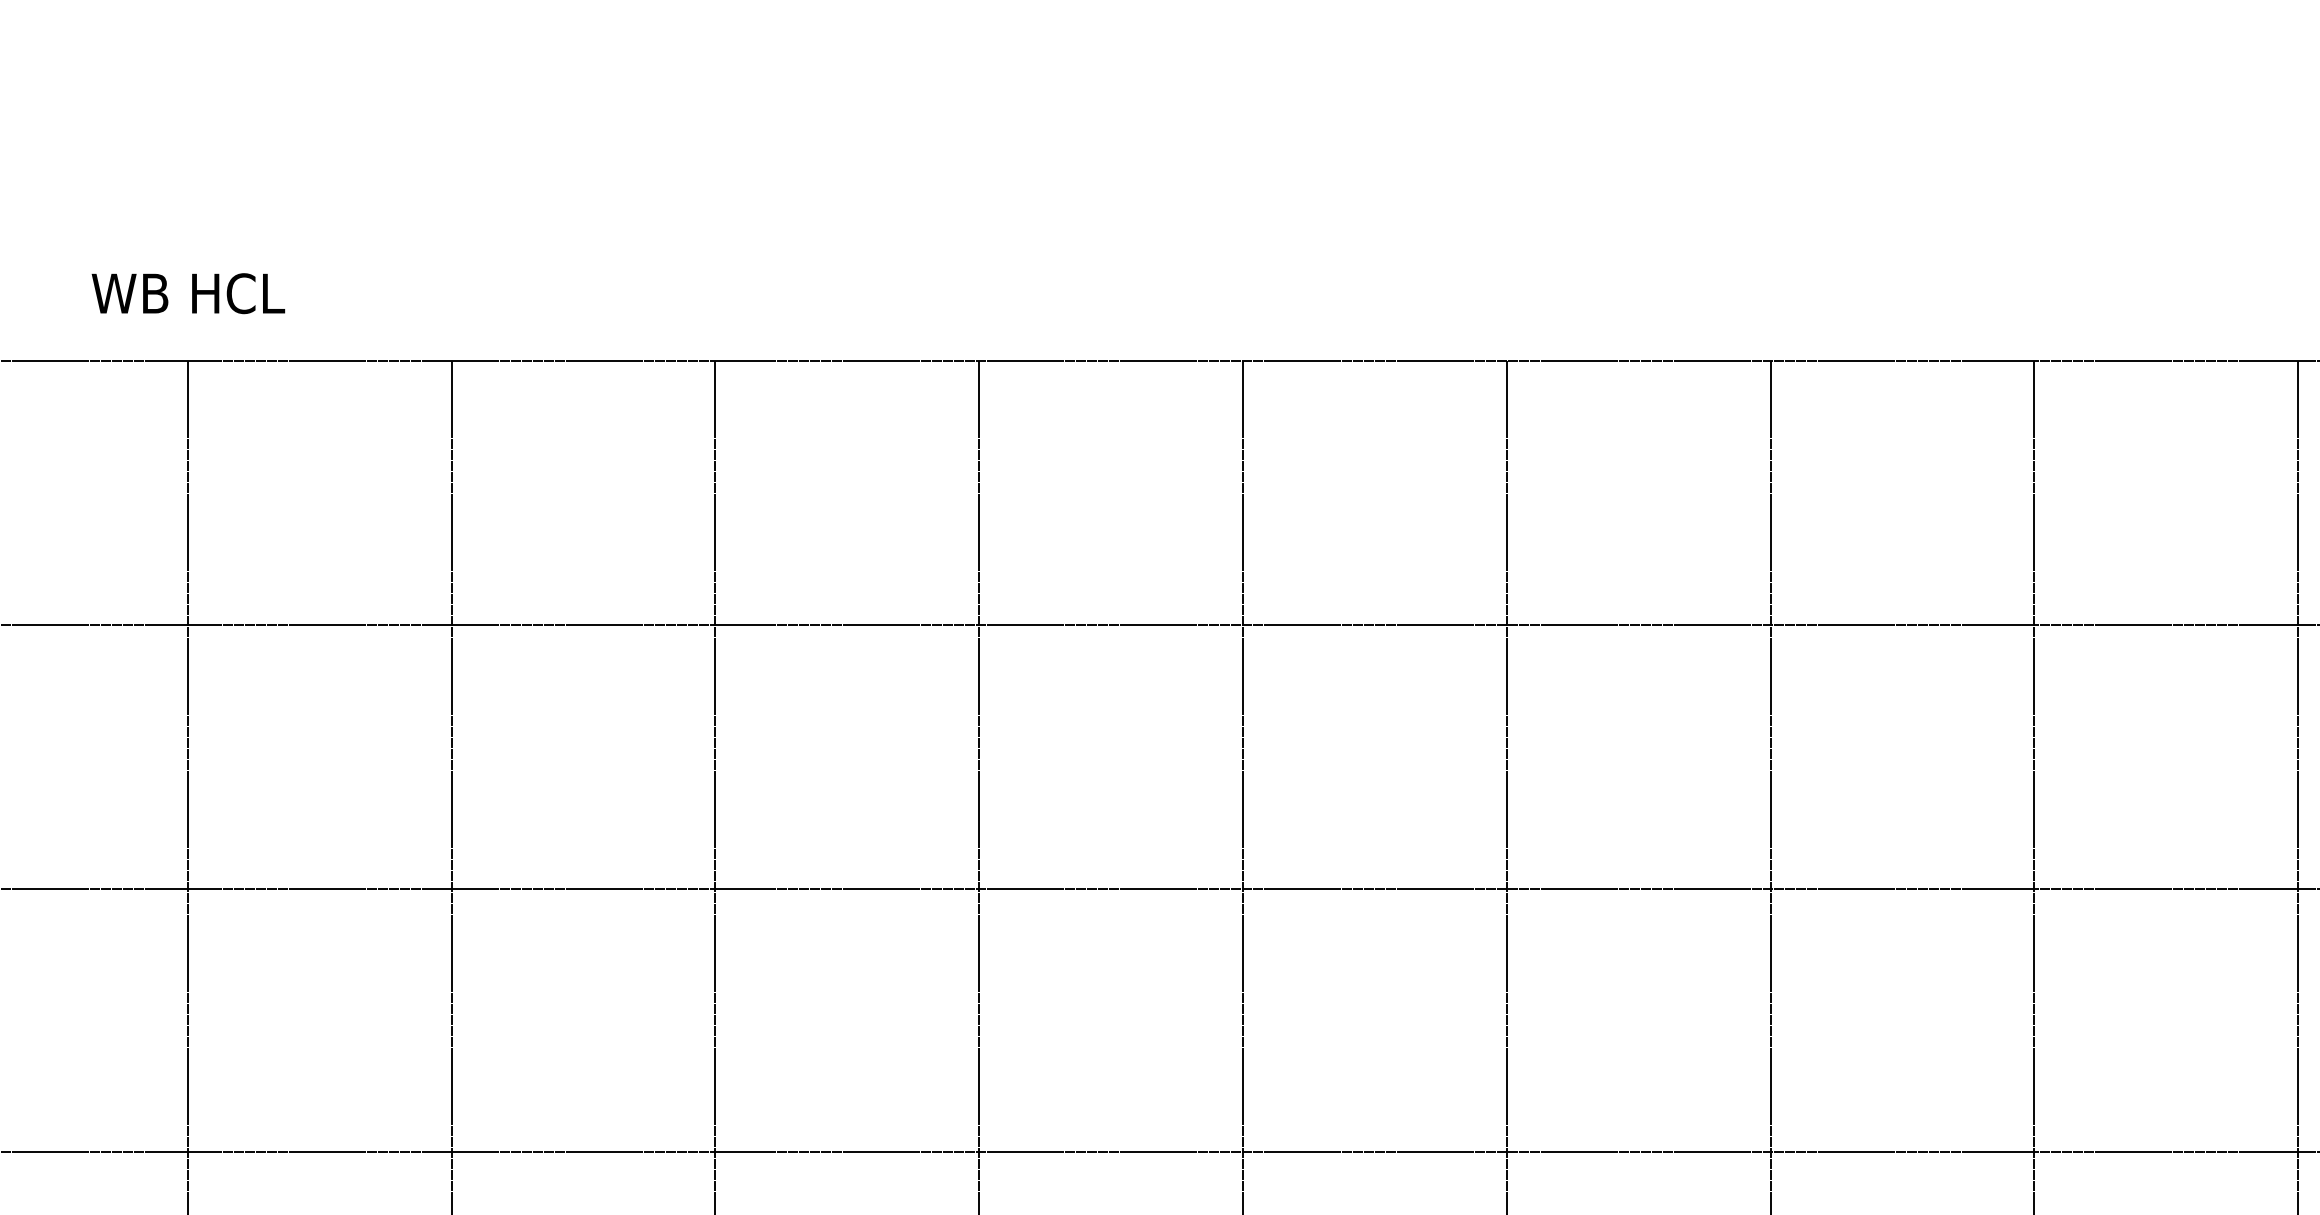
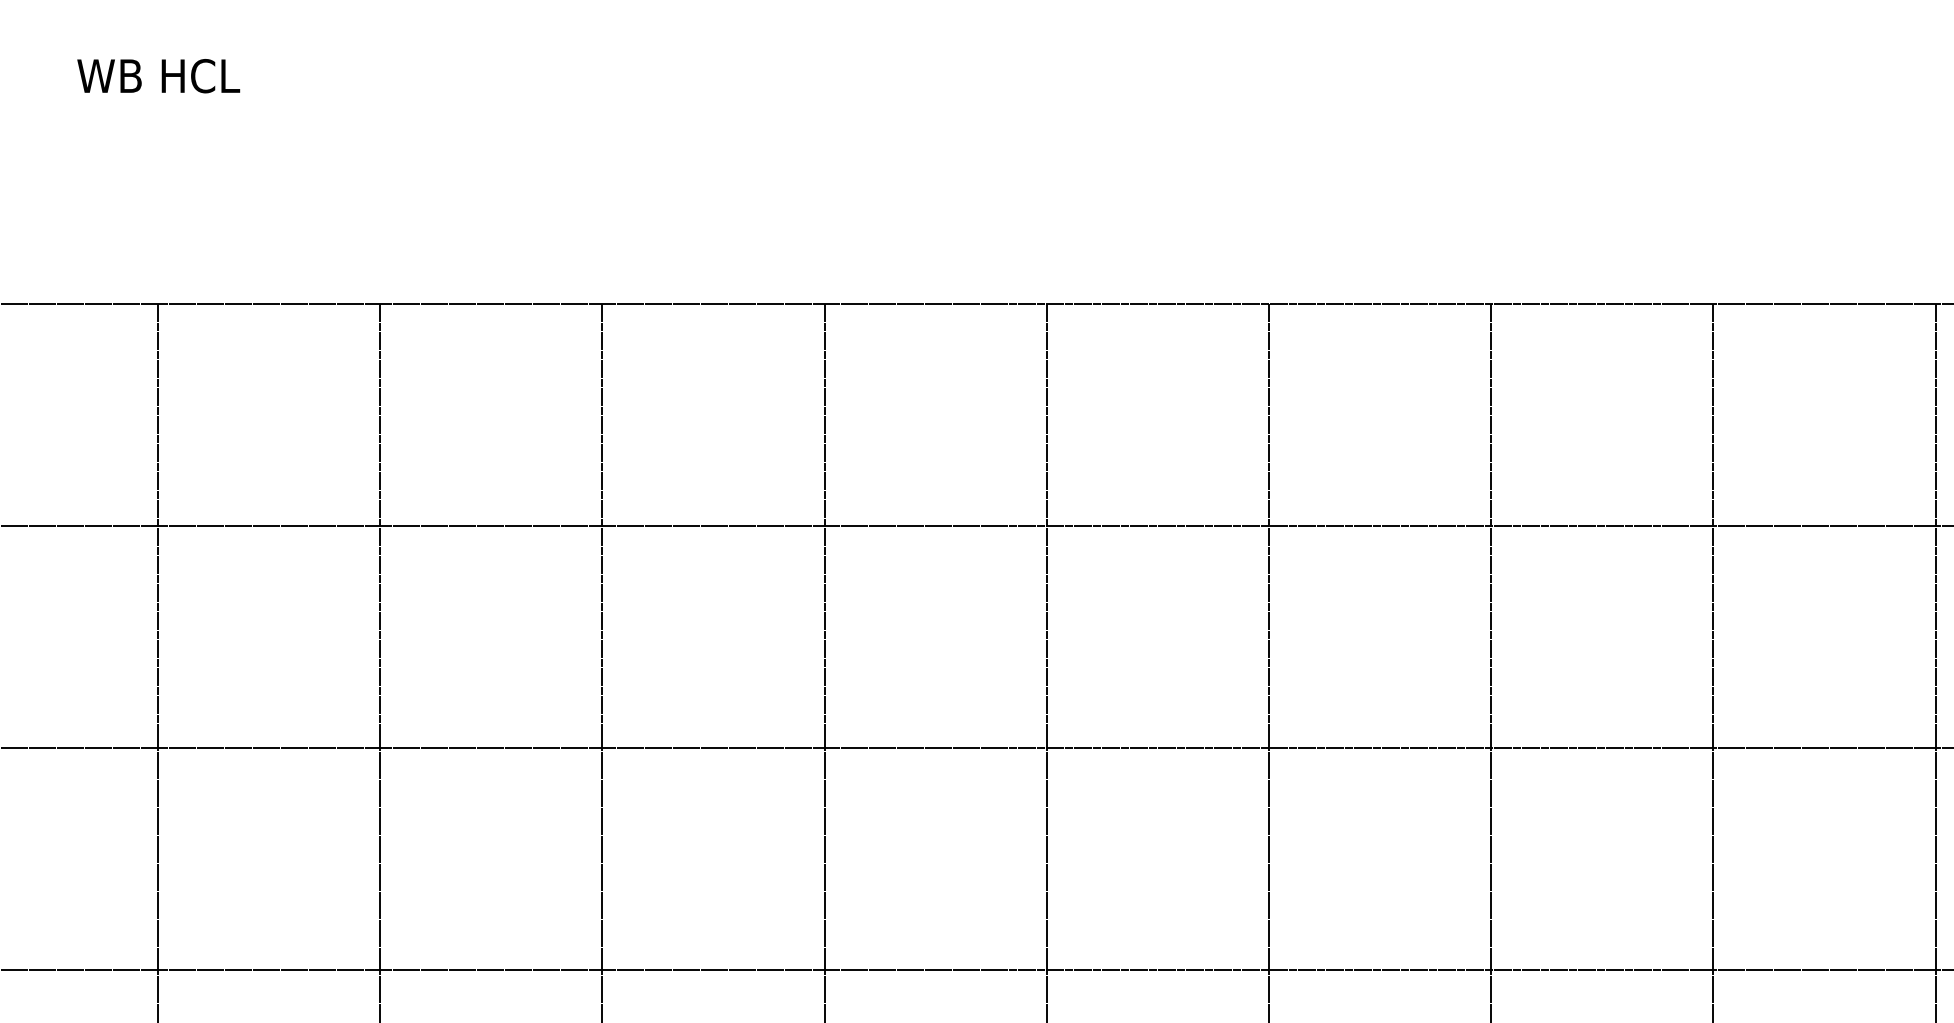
text: (188, 294) -> (158, 76), moved

